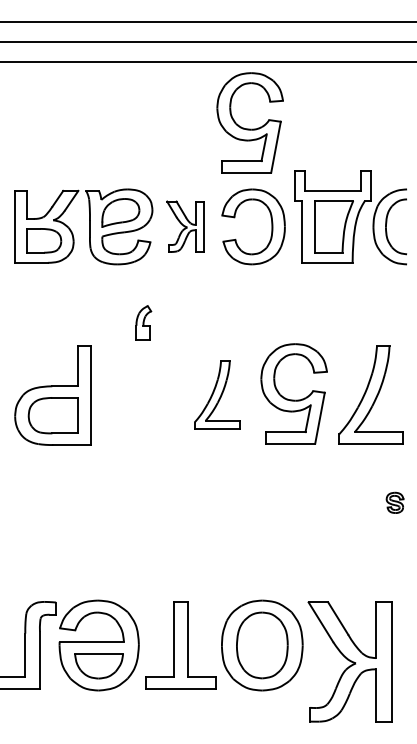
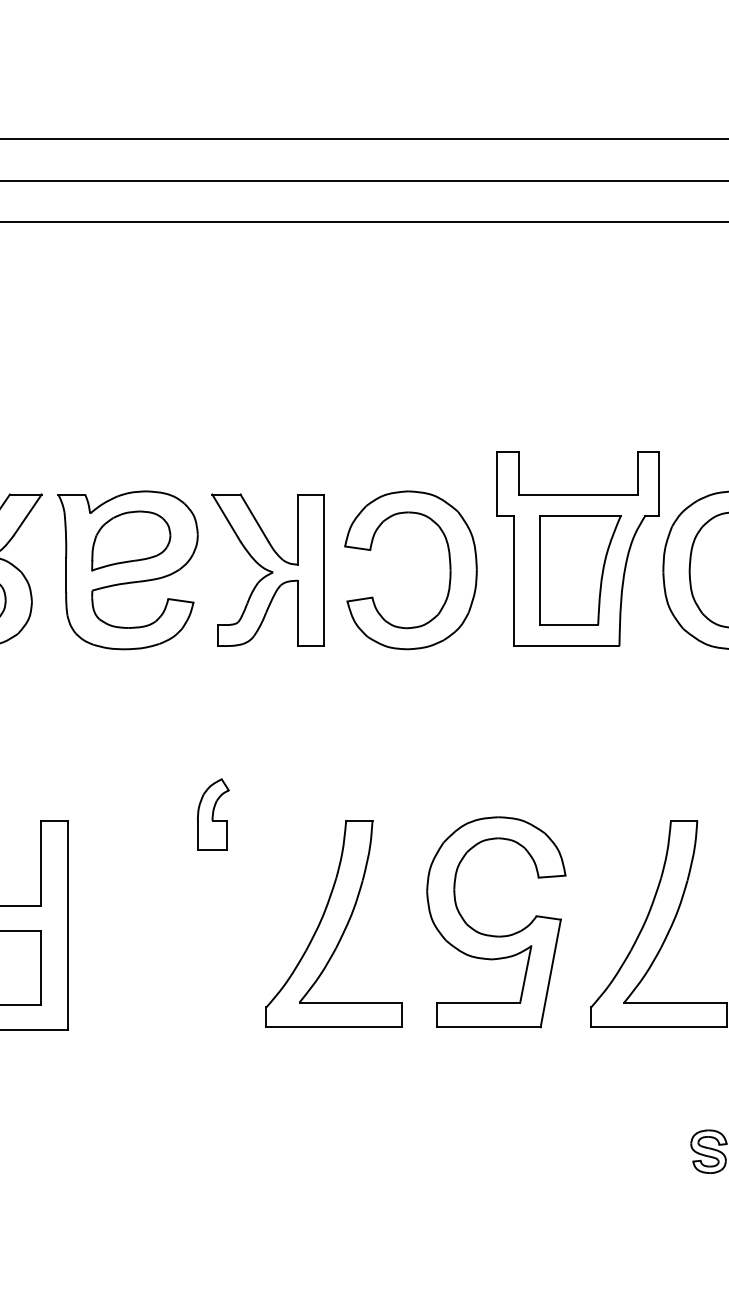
part: (249, 122) -> (402, 350), removed
part: (185, 226) -> (267, 569), size x1.43
part: (143, 322) -> (212, 813), moved
part: (216, 394) -> (332, 923), size x1.43

